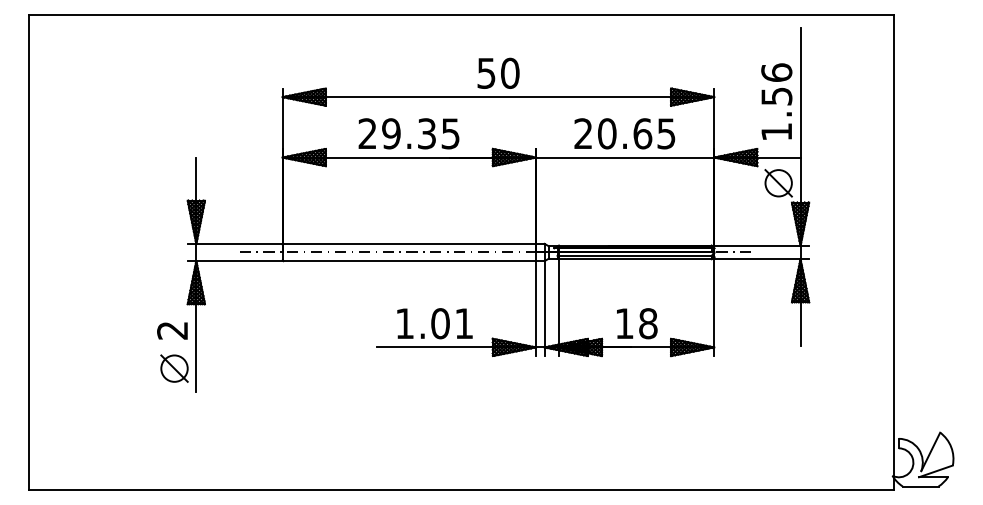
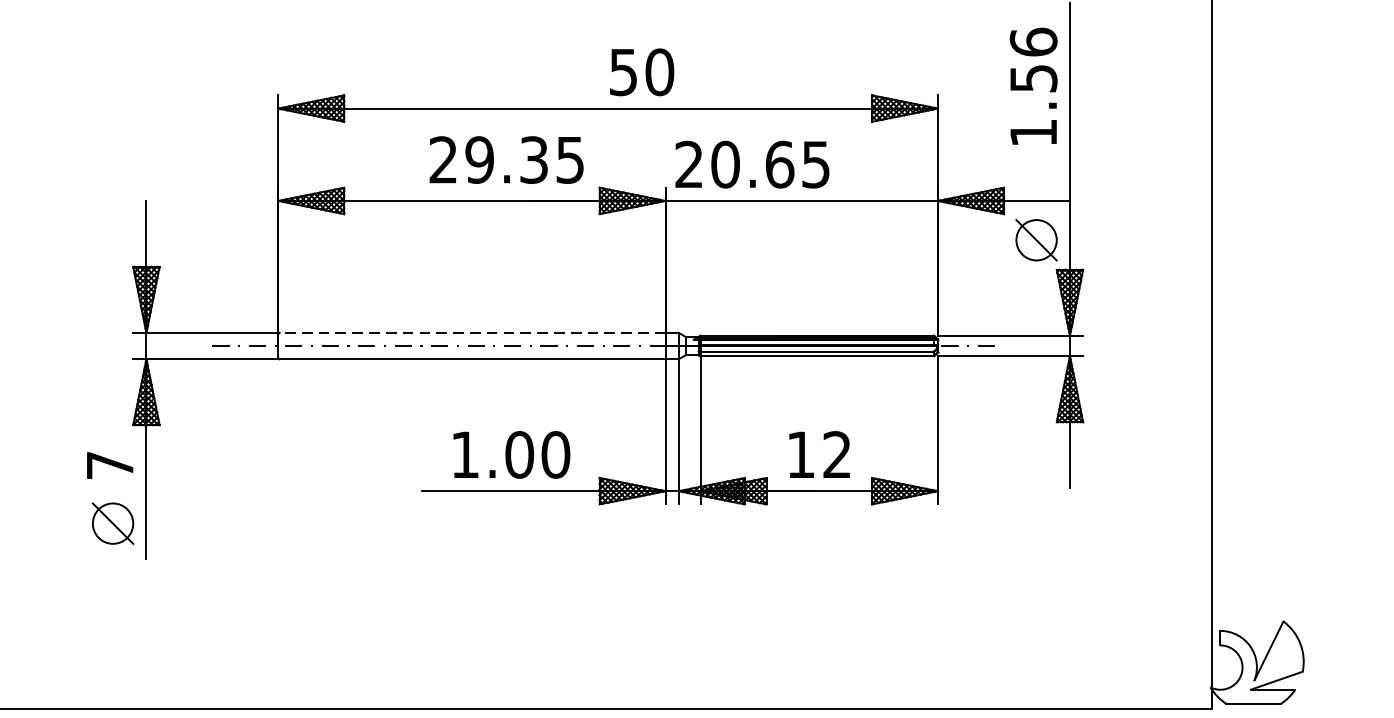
text: (498, 72) -> (641, 70), moved
text: (776, 101) -> (1033, 86), moved
text: (408, 133) -> (505, 159), moved
text: (624, 133) -> (751, 164), moved
line: (409, 243) -> (472, 332), solid -> dashed
text: (464, 323) -> (556, 454), 1.01 -> 1.00
text: (648, 323) -> (837, 454), 18 -> 12
text: (172, 330) -> (109, 465), 2 -> 7

